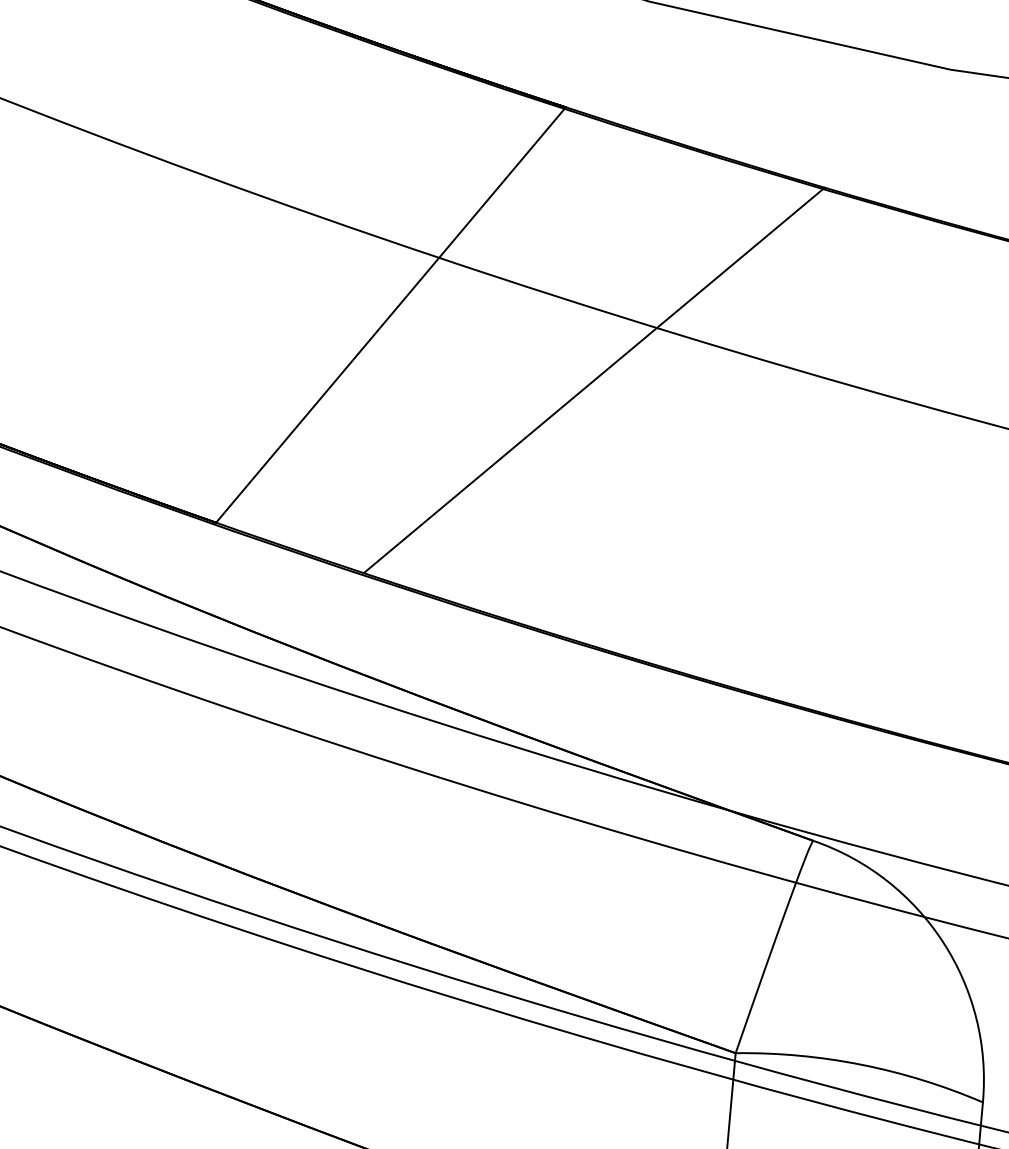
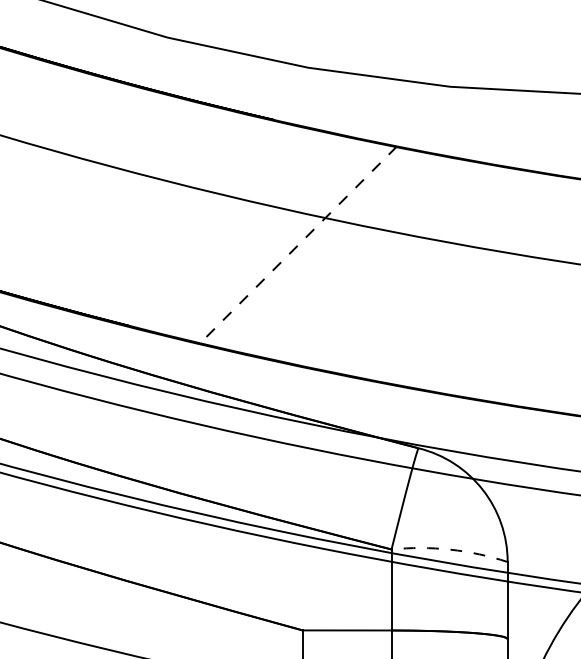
line: (389, 315) -> (201, 223), removed
line: (593, 381) -> (298, 245), solid -> dashed
arc: (862, 1064) -> (450, 549), solid -> dashed

